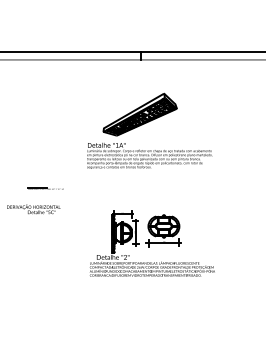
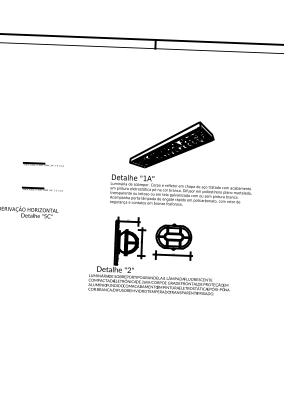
part: (146, 123) -> (178, 155), moved
line: (45, 166) -> (43, 164), added

